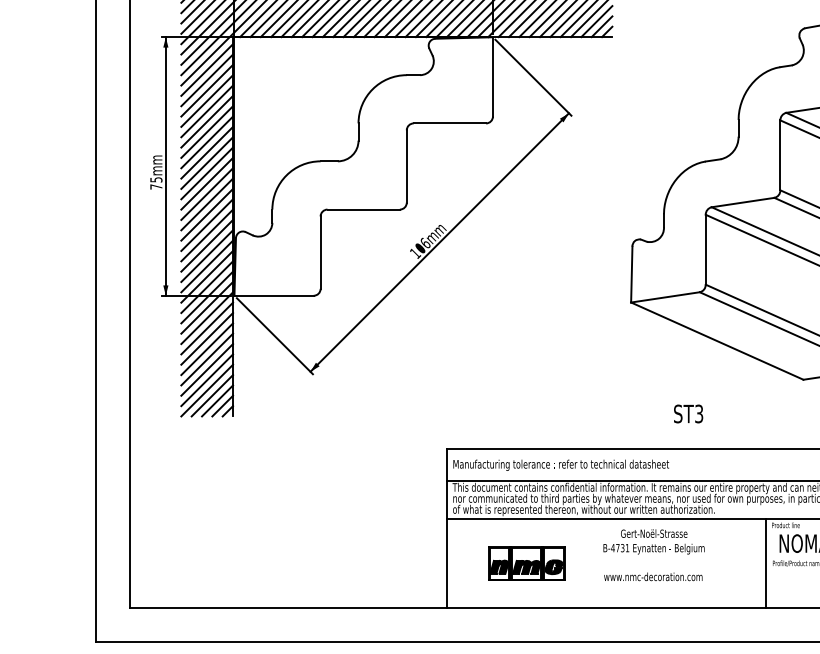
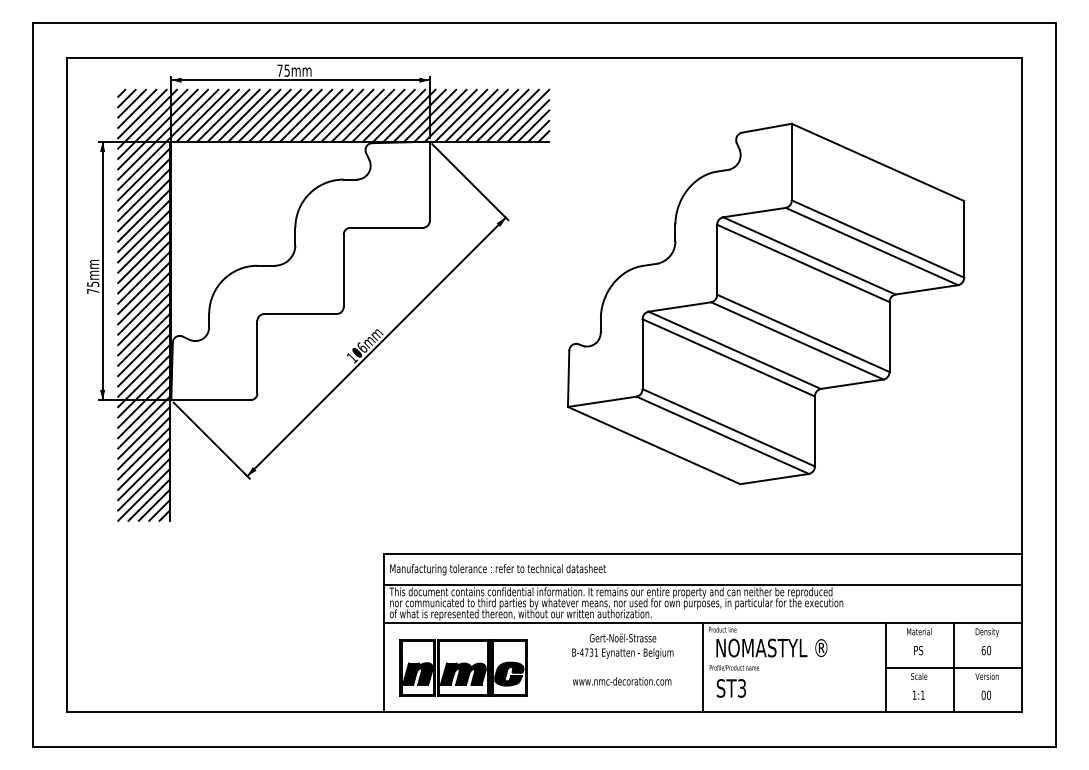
text: (687, 414) -> (730, 688), moved
text: (653, 555) -> (622, 659), moved
part: (526, 563) -> (463, 667), size x1.67

